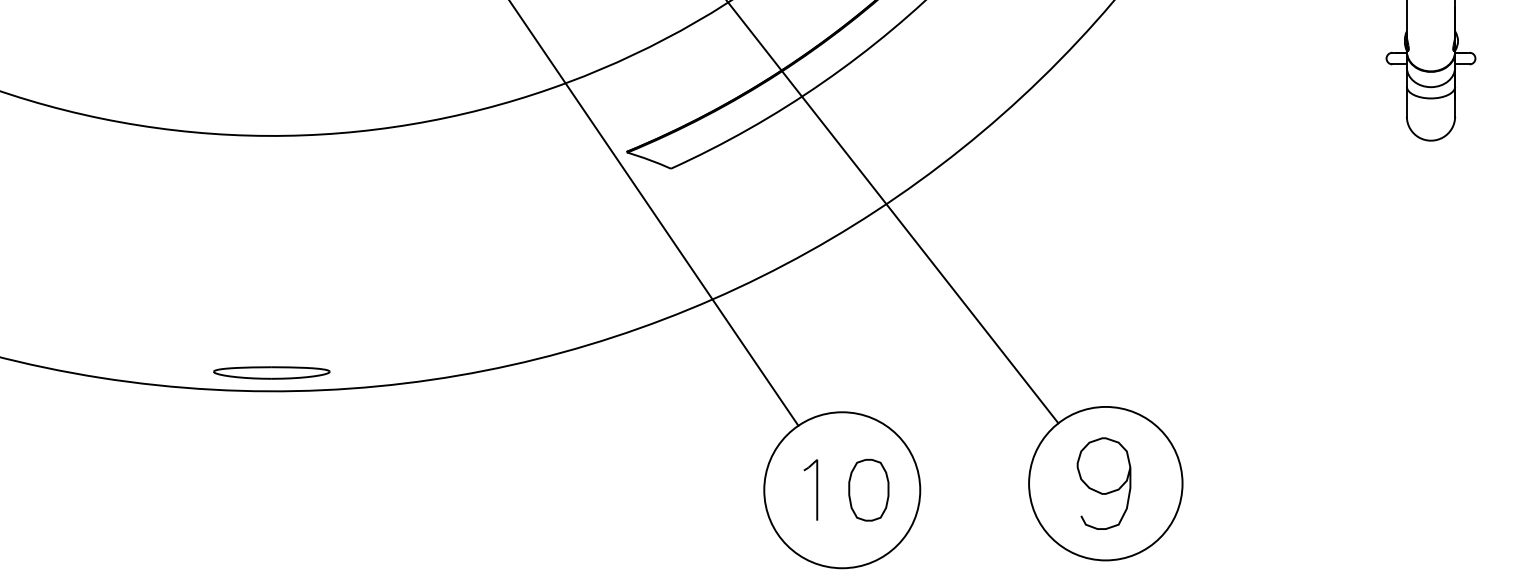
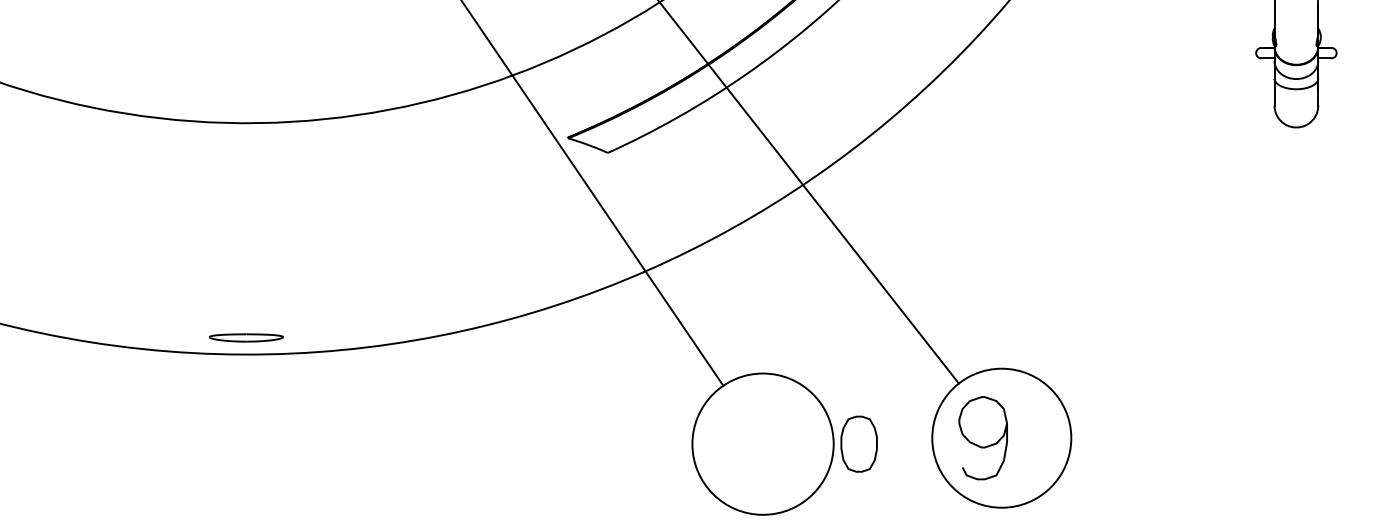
part: (272, 372) -> (246, 337), size x0.7
part: (810, 489) -> (734, 443), removed
part: (868, 489) -> (858, 443), moved
curve: (1099, 491) -> (979, 445), moved

